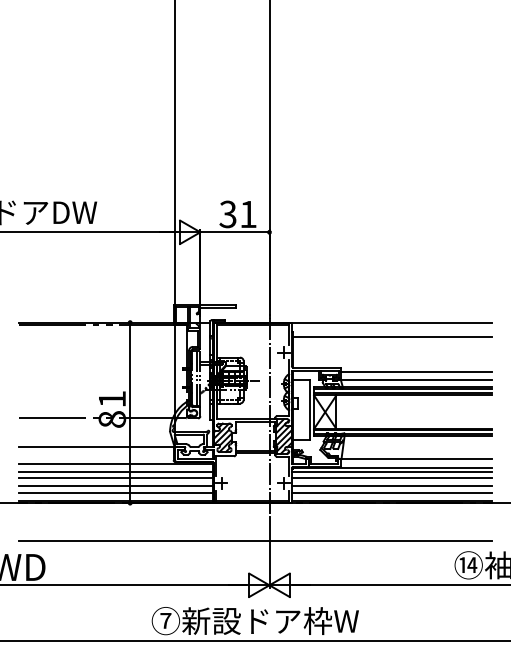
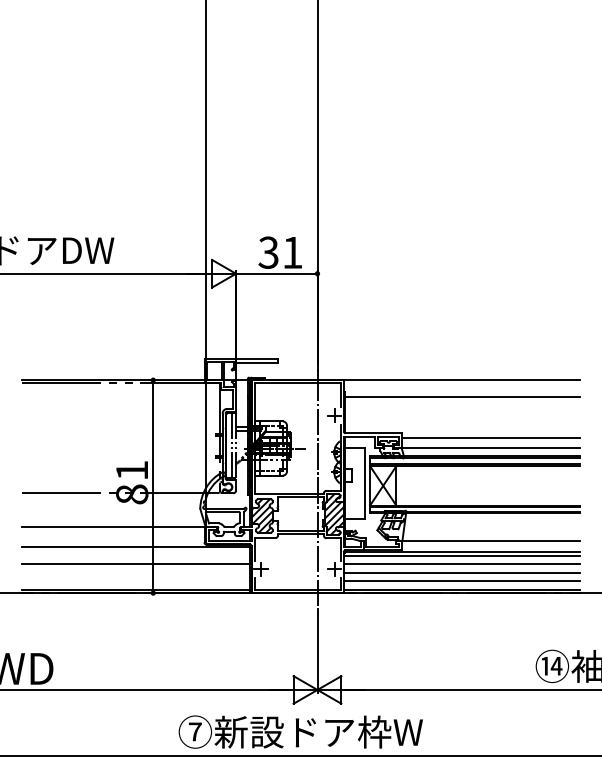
line: (115, 472) -> (136, 556), removed
line: (115, 486) -> (136, 573), removed
line: (115, 493) -> (136, 581), removed
line: (255, 540) -> (300, 637), removed

